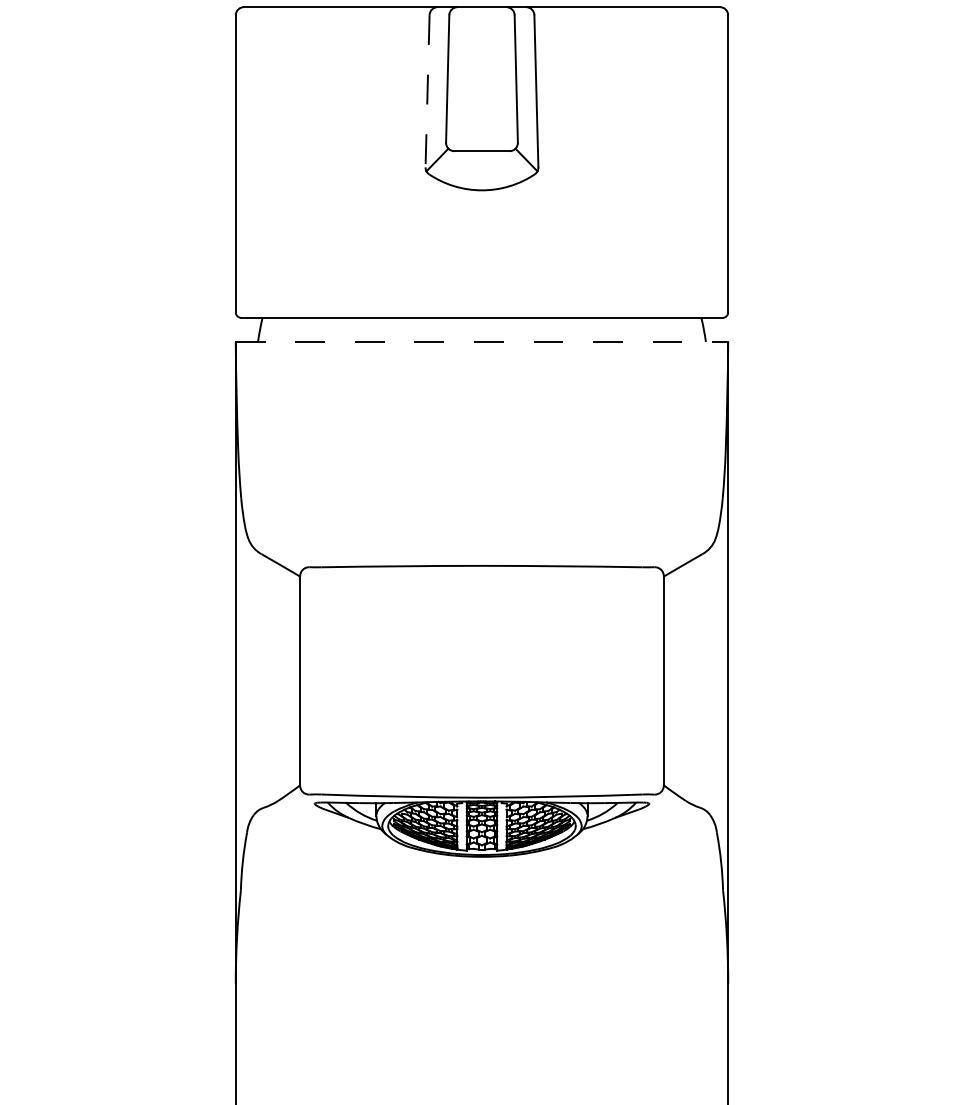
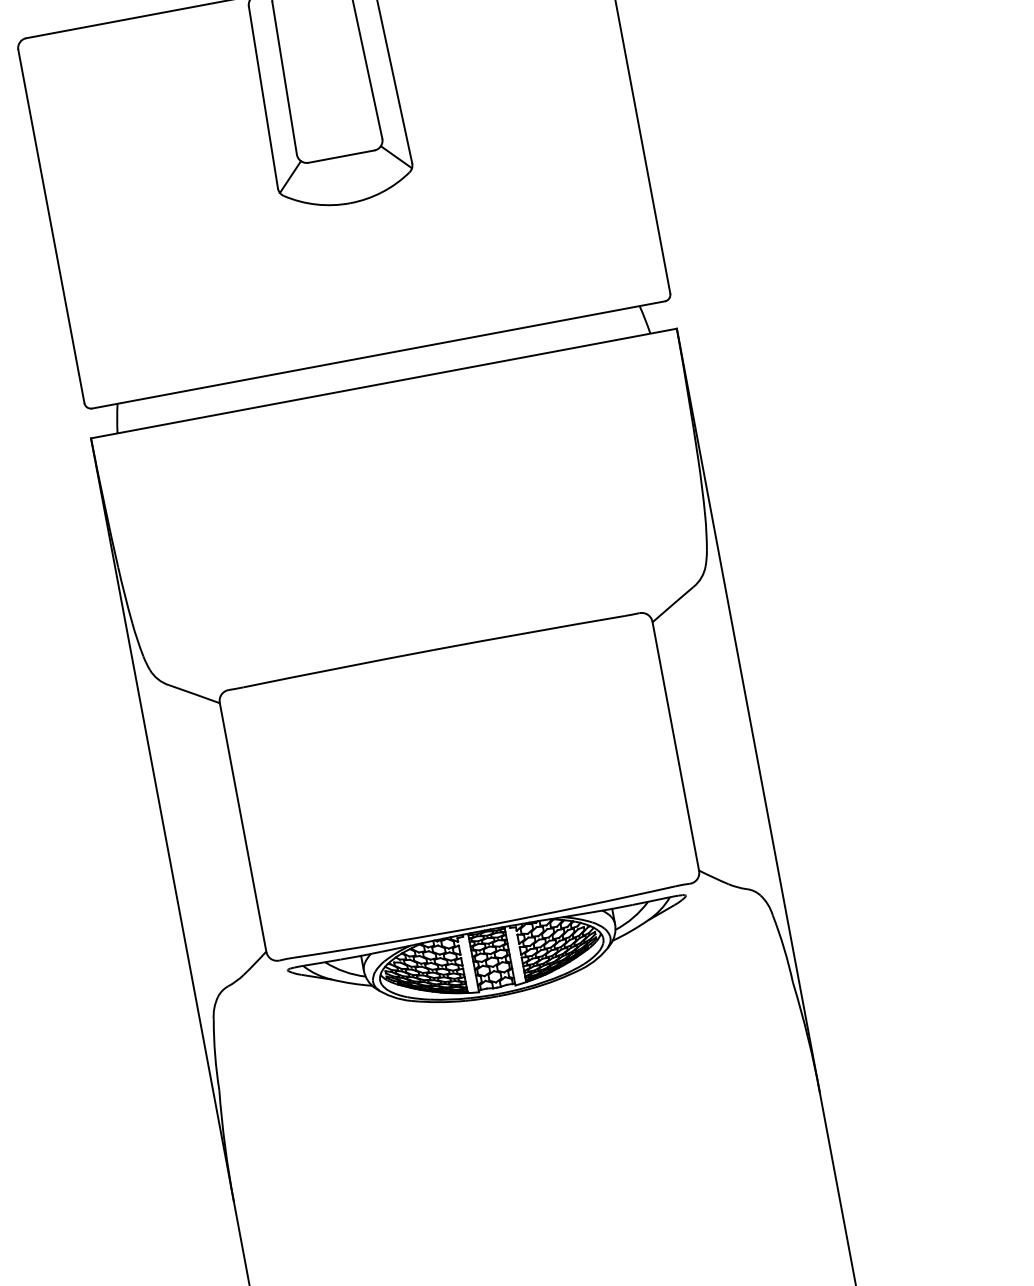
line: (427, 91) -> (263, 97), dashed -> solid
line: (482, 341) -> (384, 382), dashed -> solid

